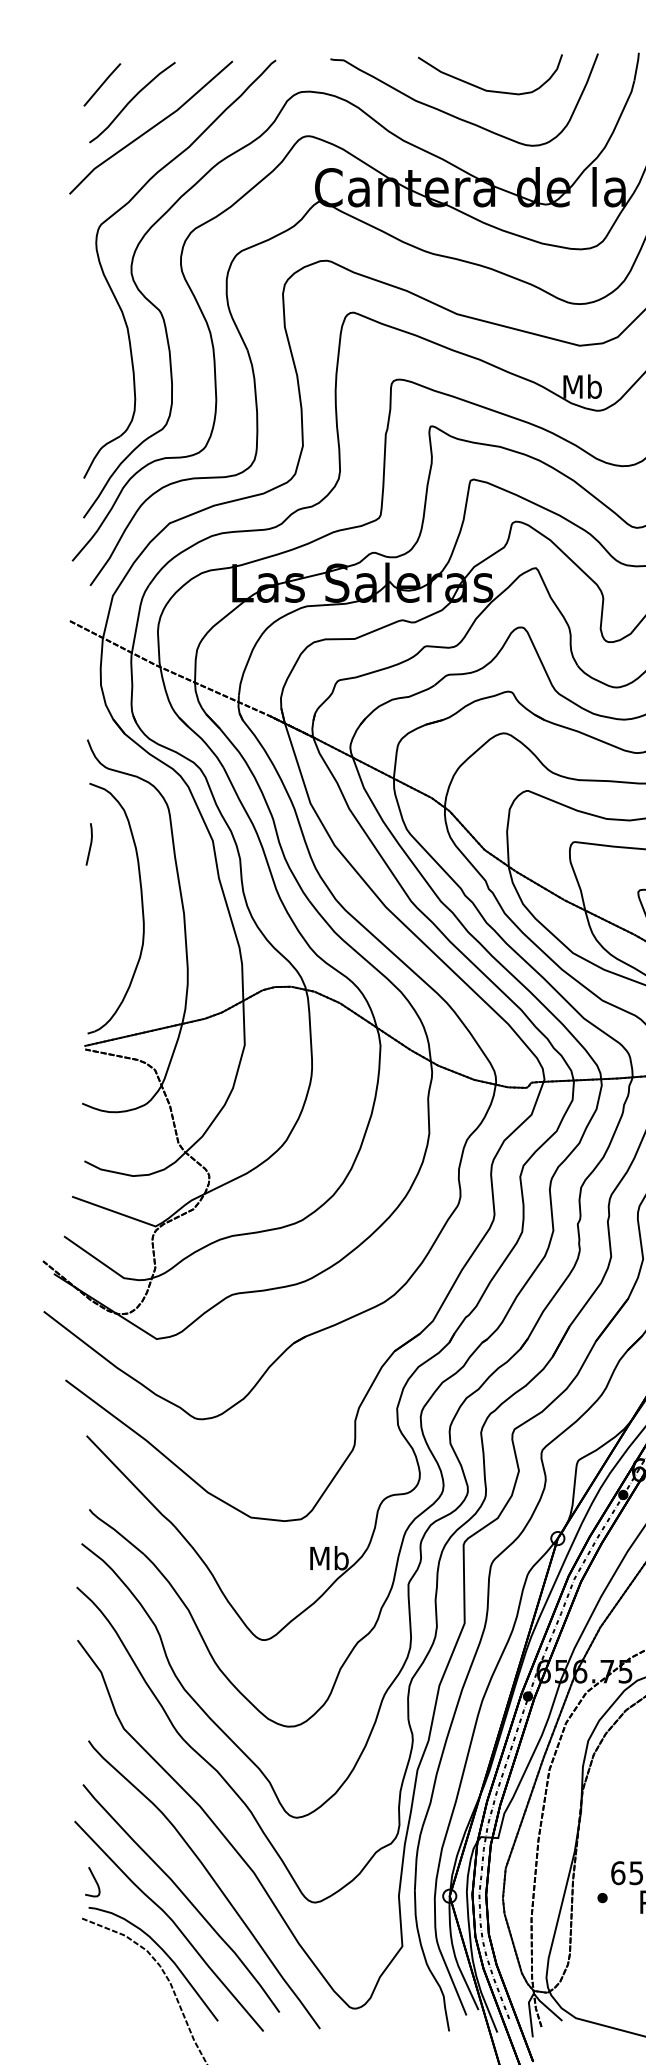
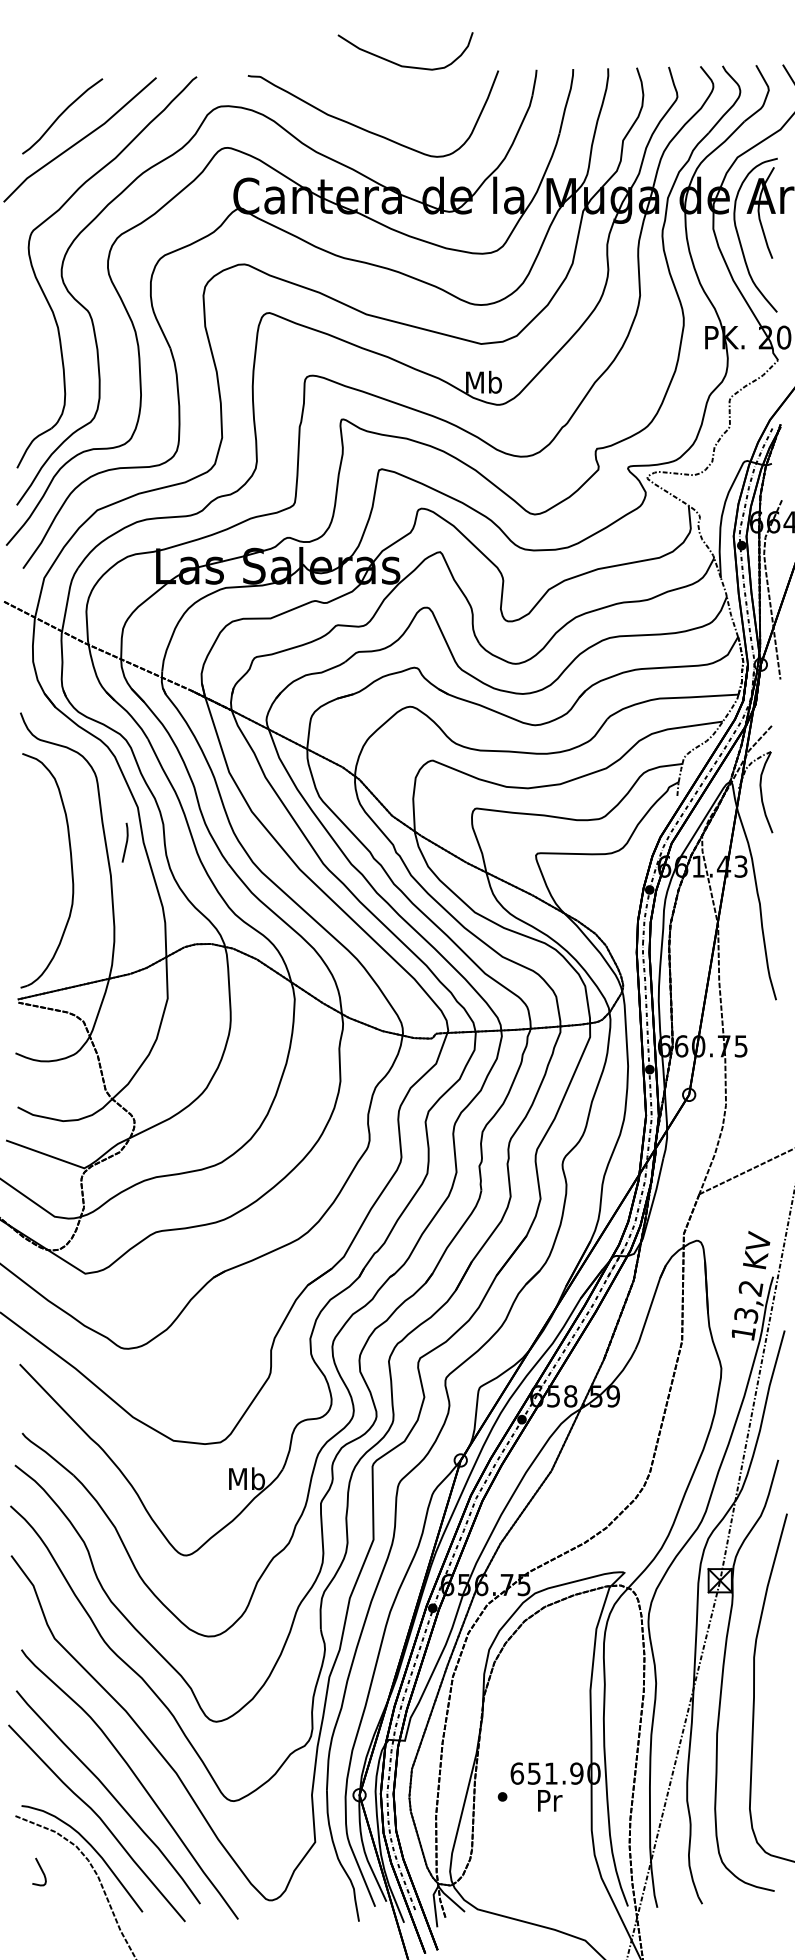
line: (102, 84) -> (34, 99), removed
curve: (484, 88) -> (400, 64), moved
line: (89, 844) -> (125, 842), moved
curve: (94, 1881) -> (41, 1871), moved

